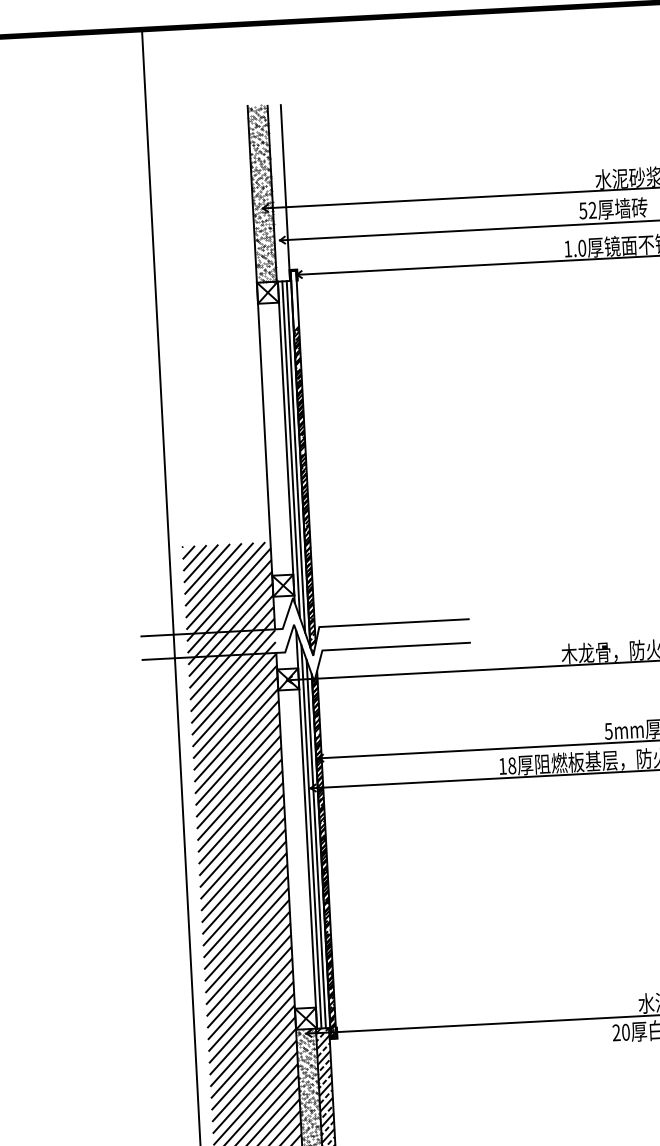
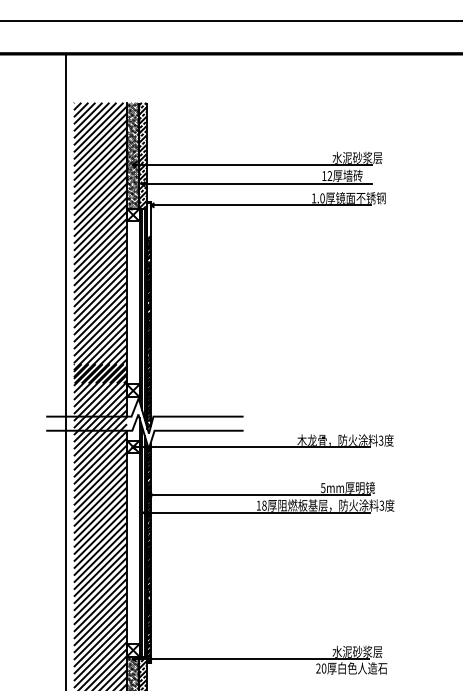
hatch: (278, 192) -> (142, 155), added
text: (583, 211) -> (324, 176), 52 -> 12
hatch: (214, 341) -> (99, 242), added

